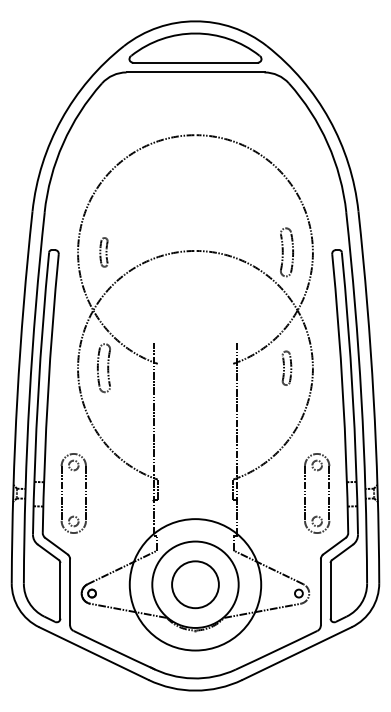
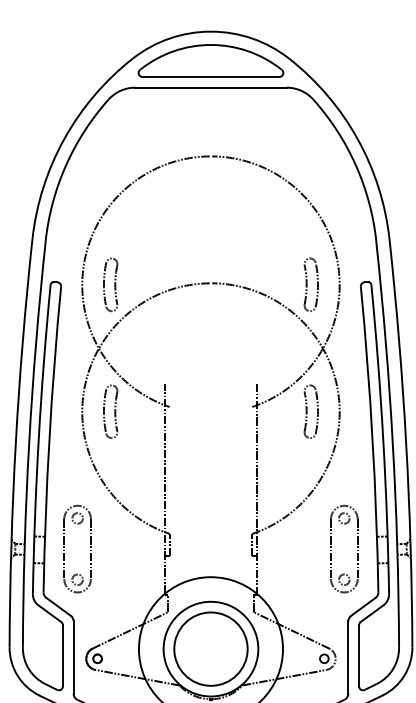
part: (103, 252) -> (110, 284), size x1.67
part: (286, 368) -> (310, 412), size x1.43
circle: (195, 584) -> (210, 648), size x1.43

